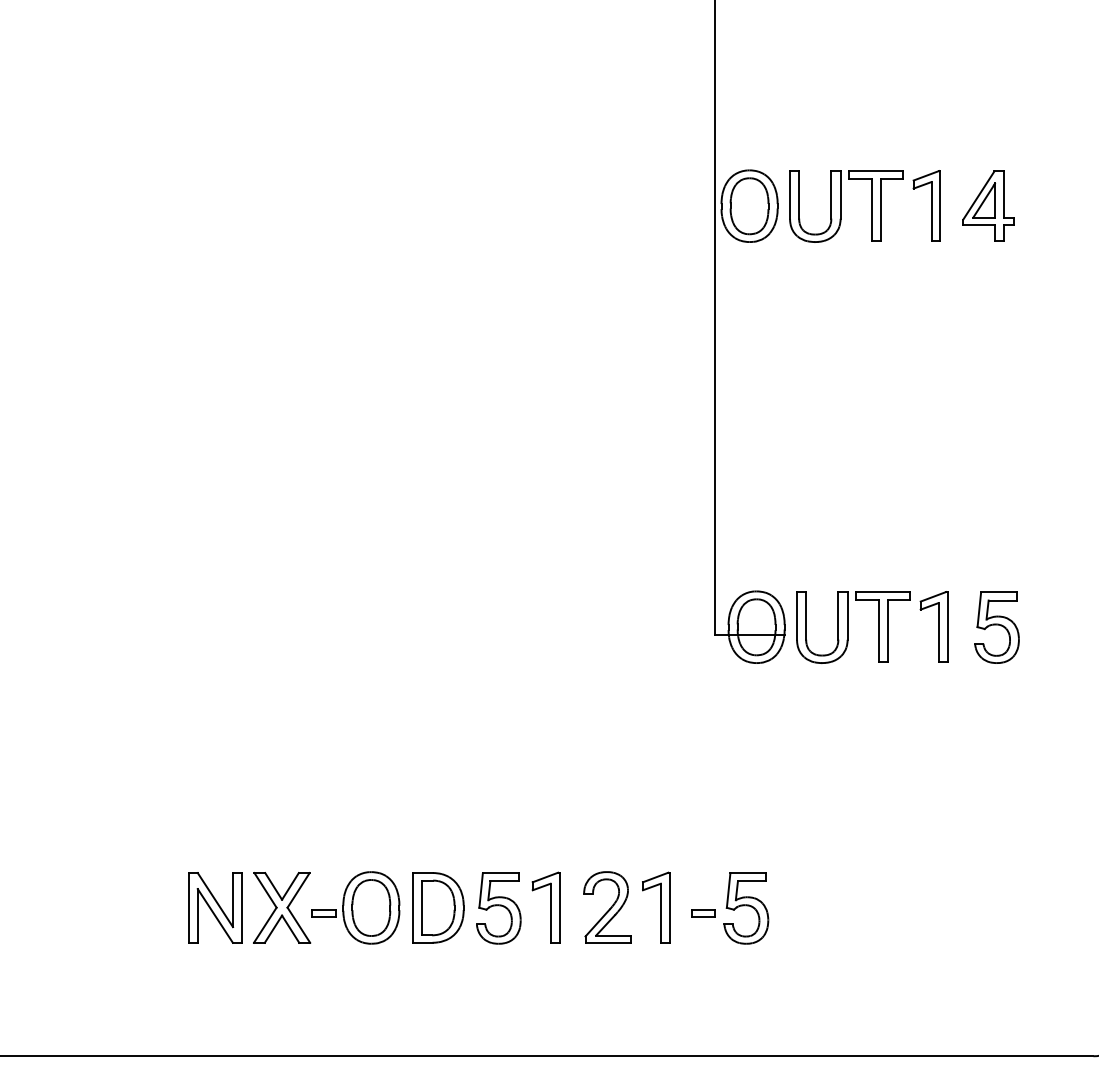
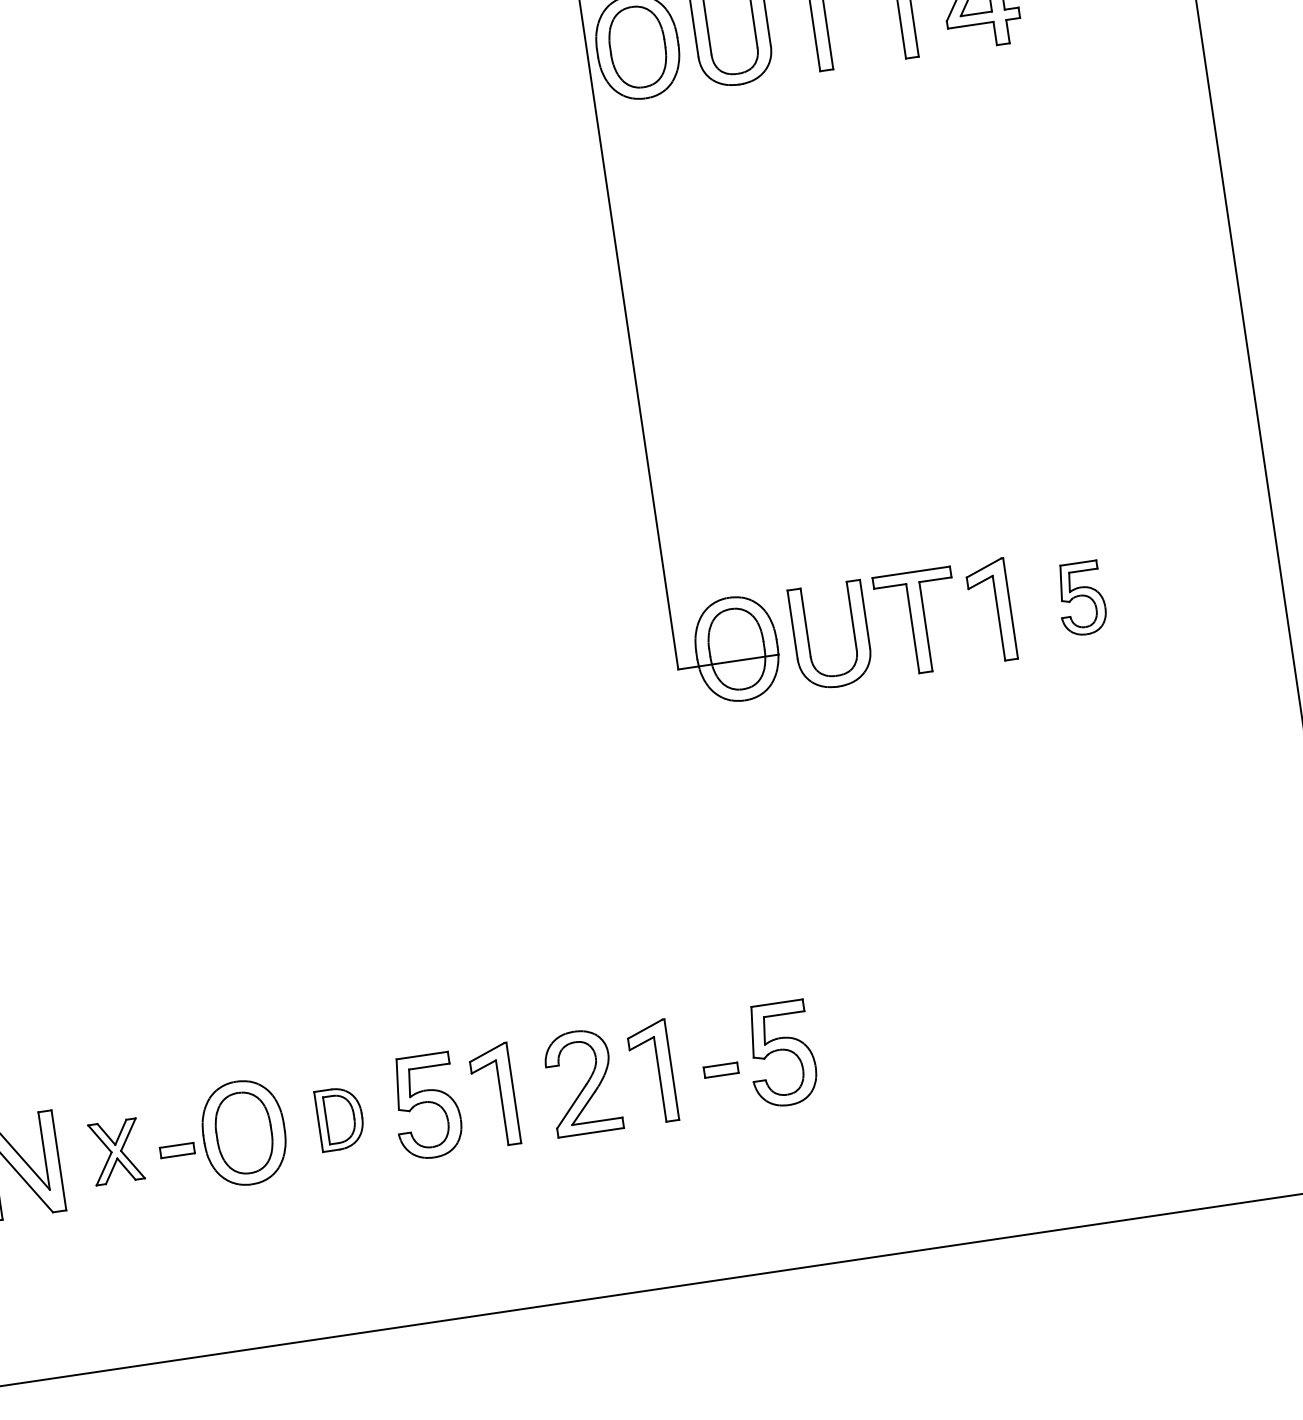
part: (996, 627) -> (1080, 598), size x0.7
part: (282, 907) -> (116, 1151), size x0.6
part: (438, 907) -> (340, 1118), size x0.6

